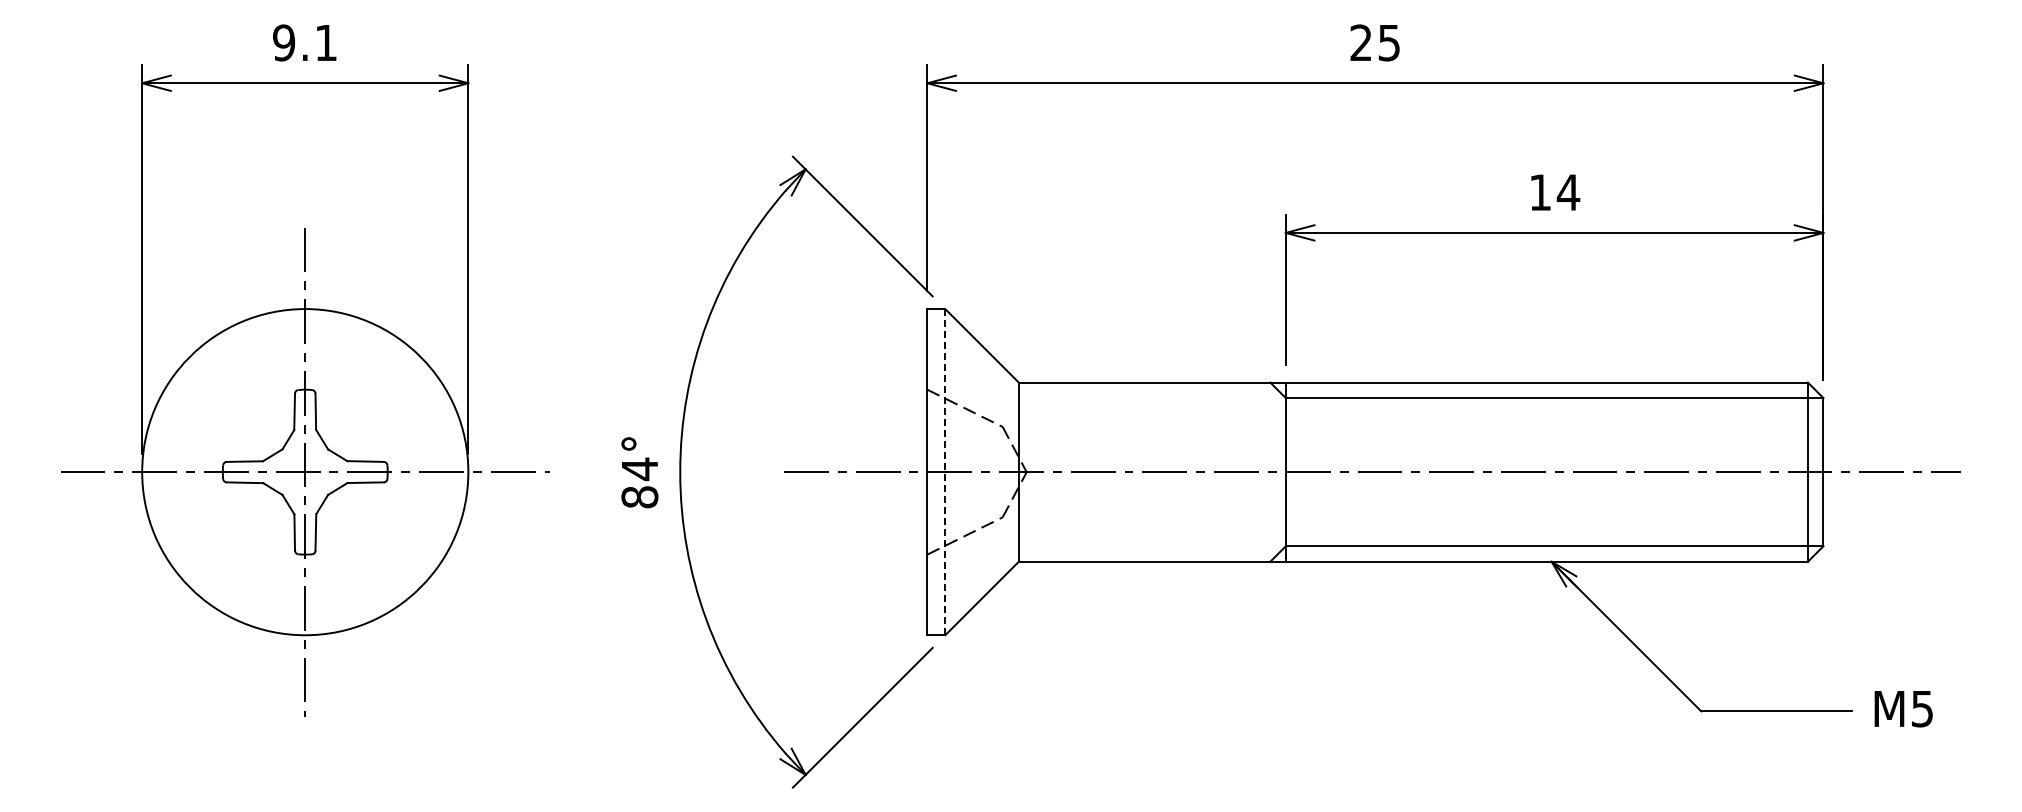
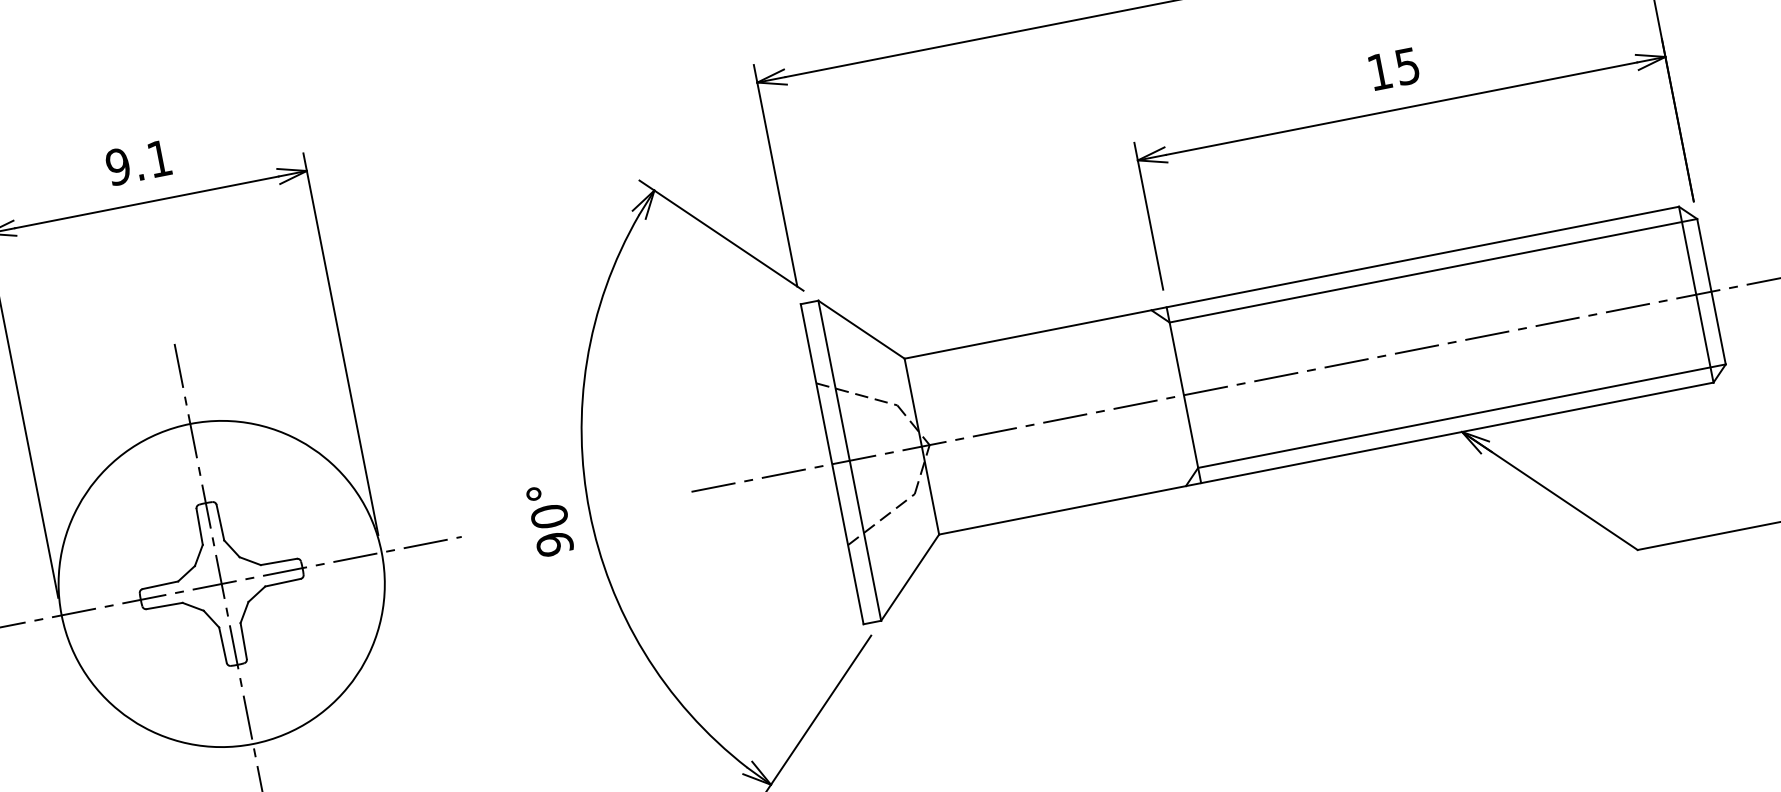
text: (1568, 192) -> (1407, 66), 14 -> 15
line: (945, 472) -> (850, 461), dashed -> solid
text: (639, 482) -> (551, 529), 84° -> 90°

